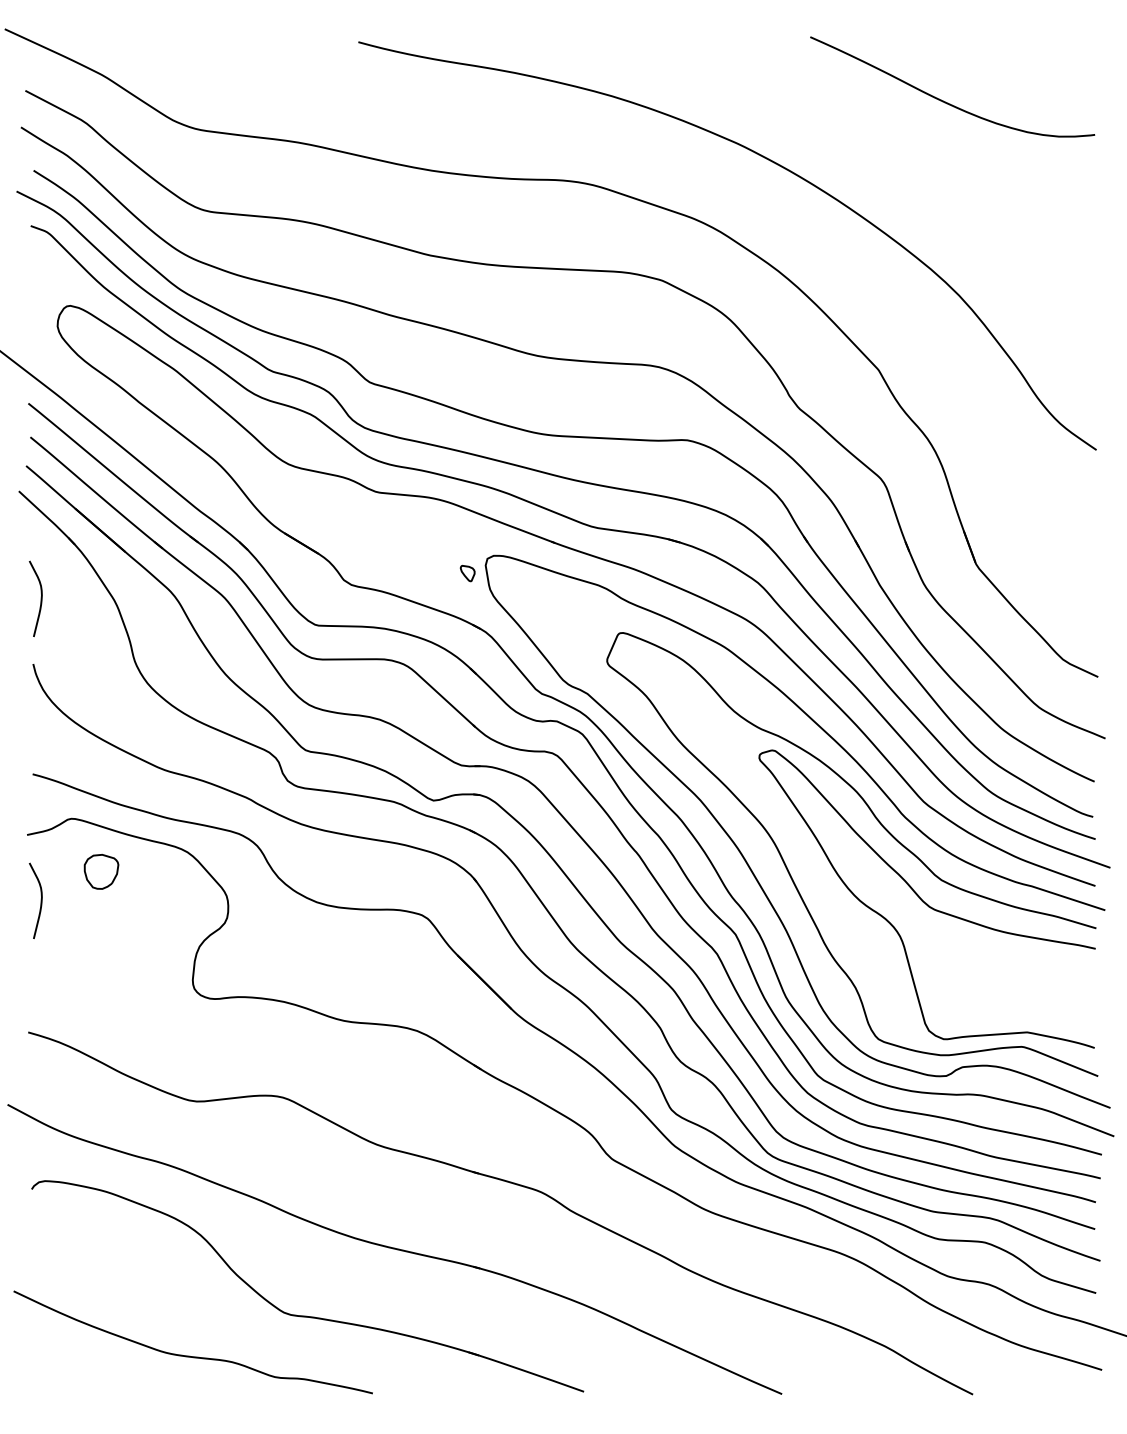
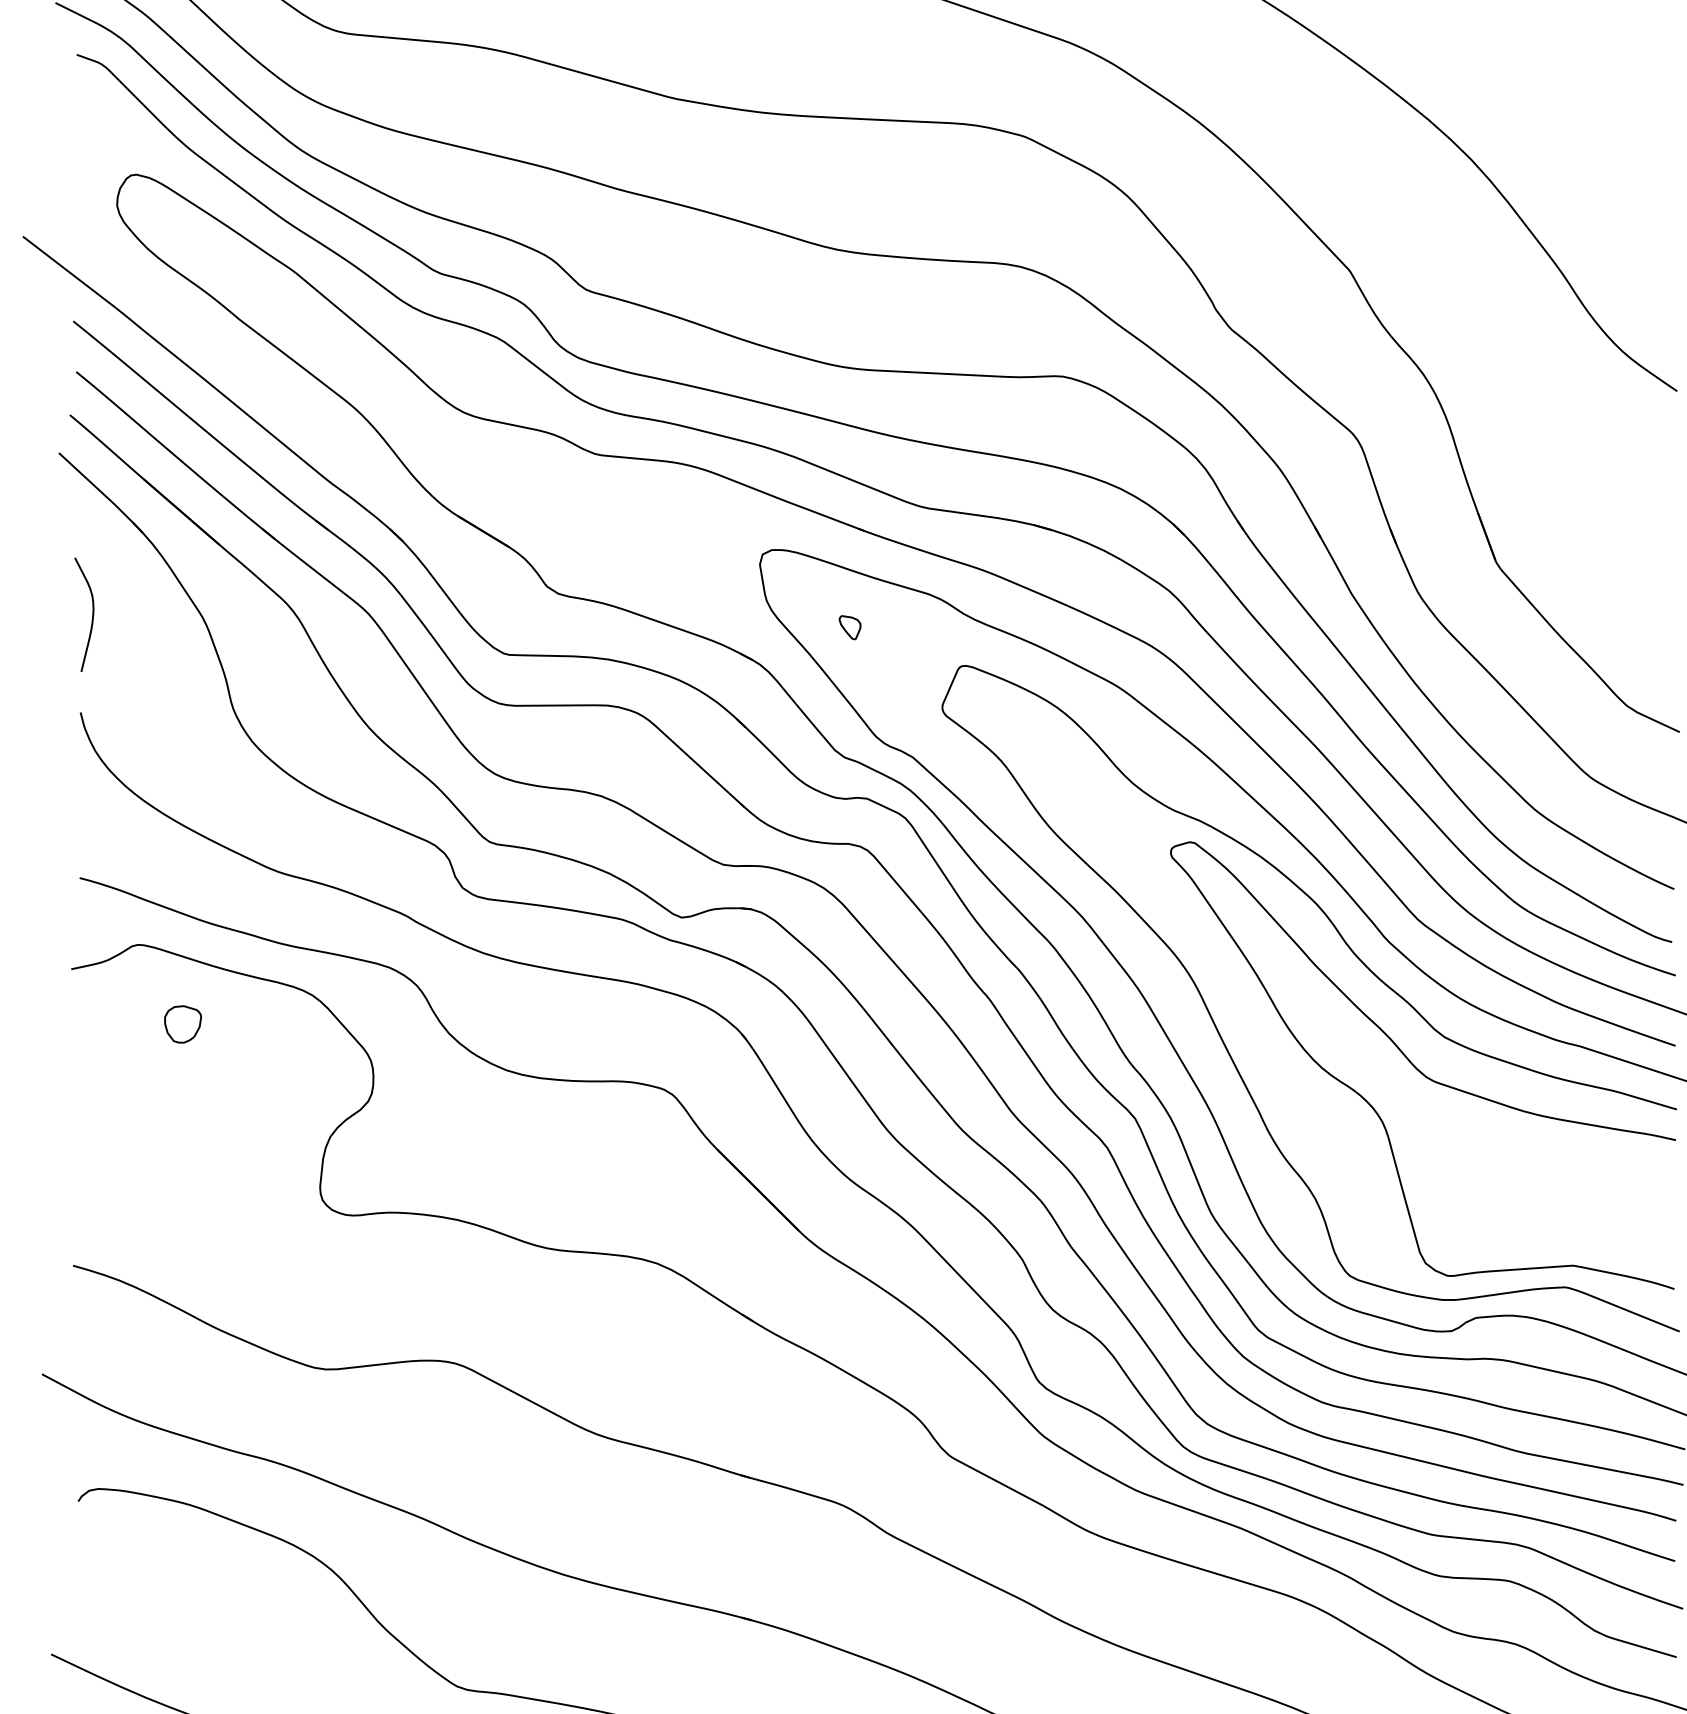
part: (467, 573) -> (849, 627), moved
part: (101, 871) -> (183, 1024), size x0.71
curve: (40, 900) -> (91, 1067), removed

